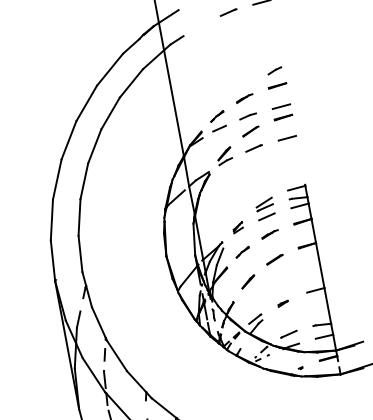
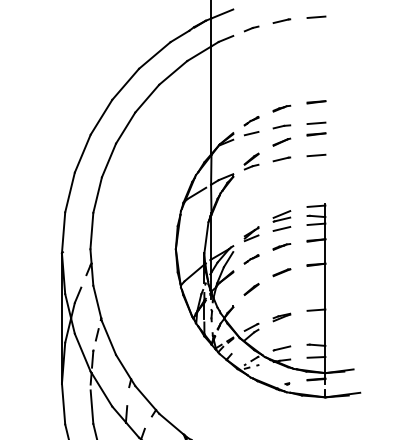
line: (274, 70) -> (251, 28), moved
part: (238, 227) -> (251, 234), size x1.43
part: (282, 303) -> (281, 317), size x1.67

